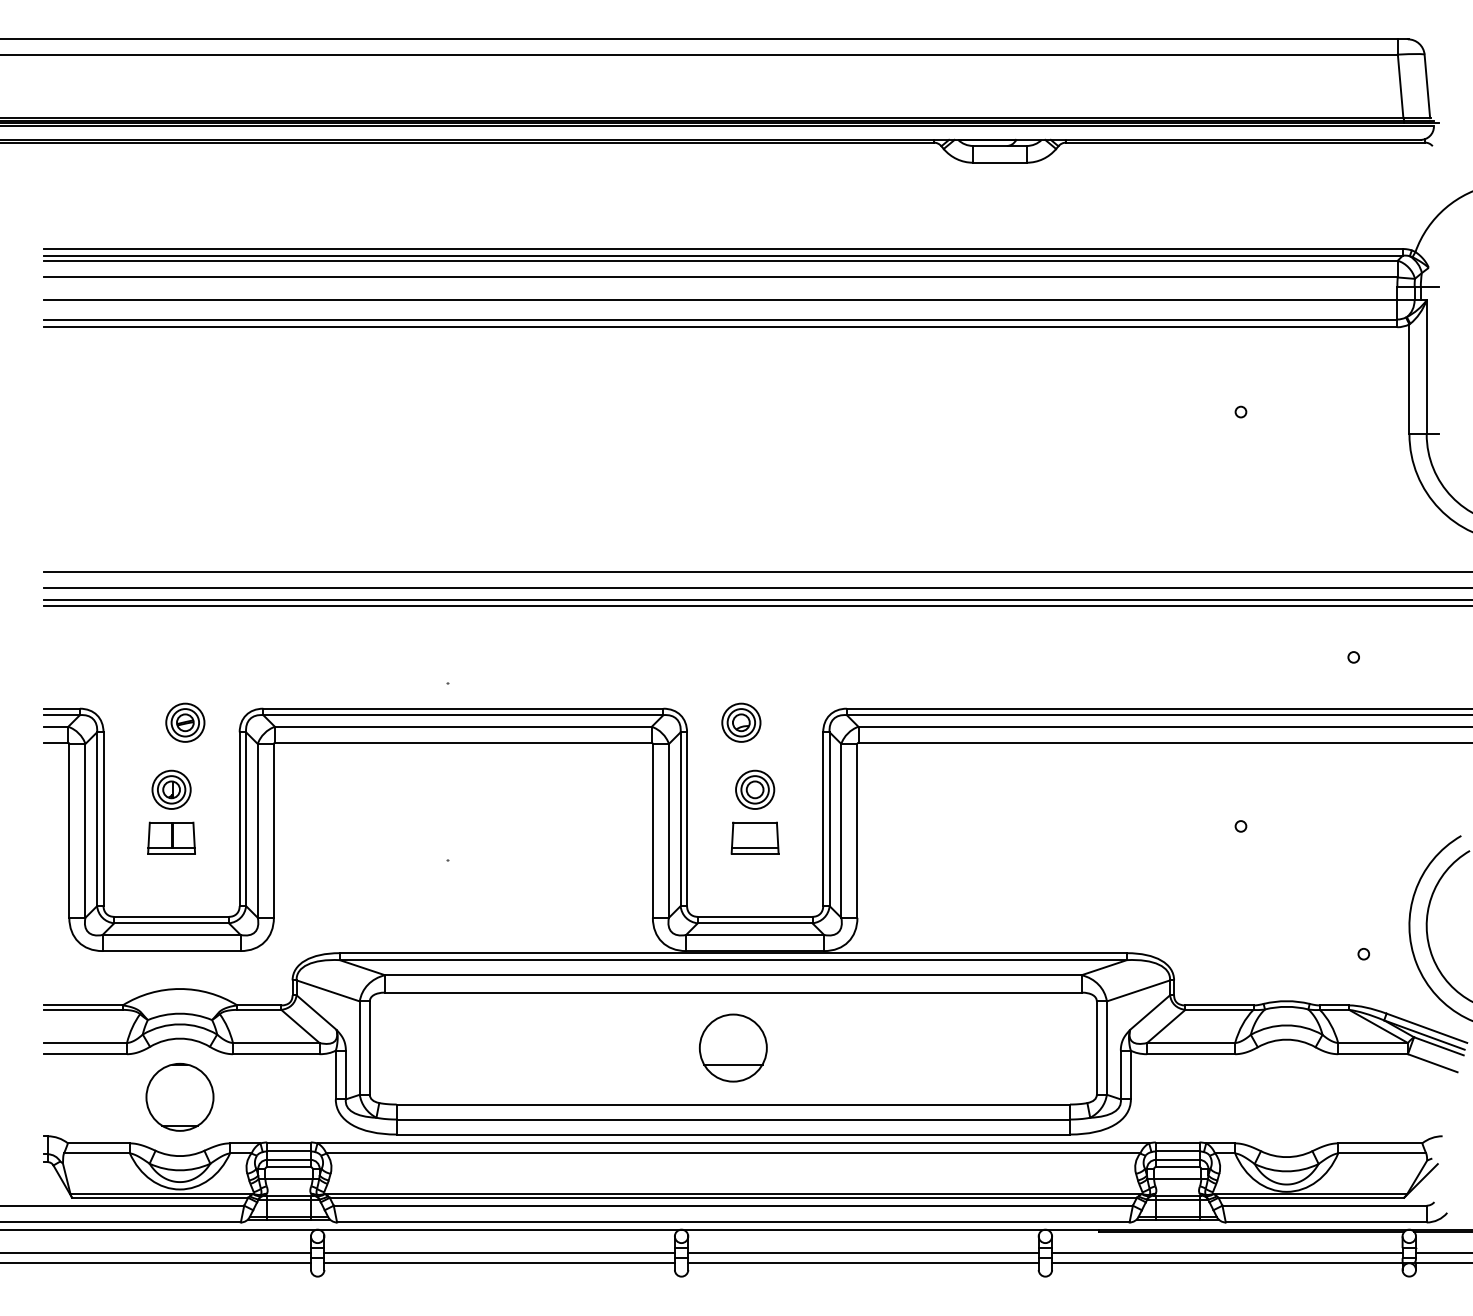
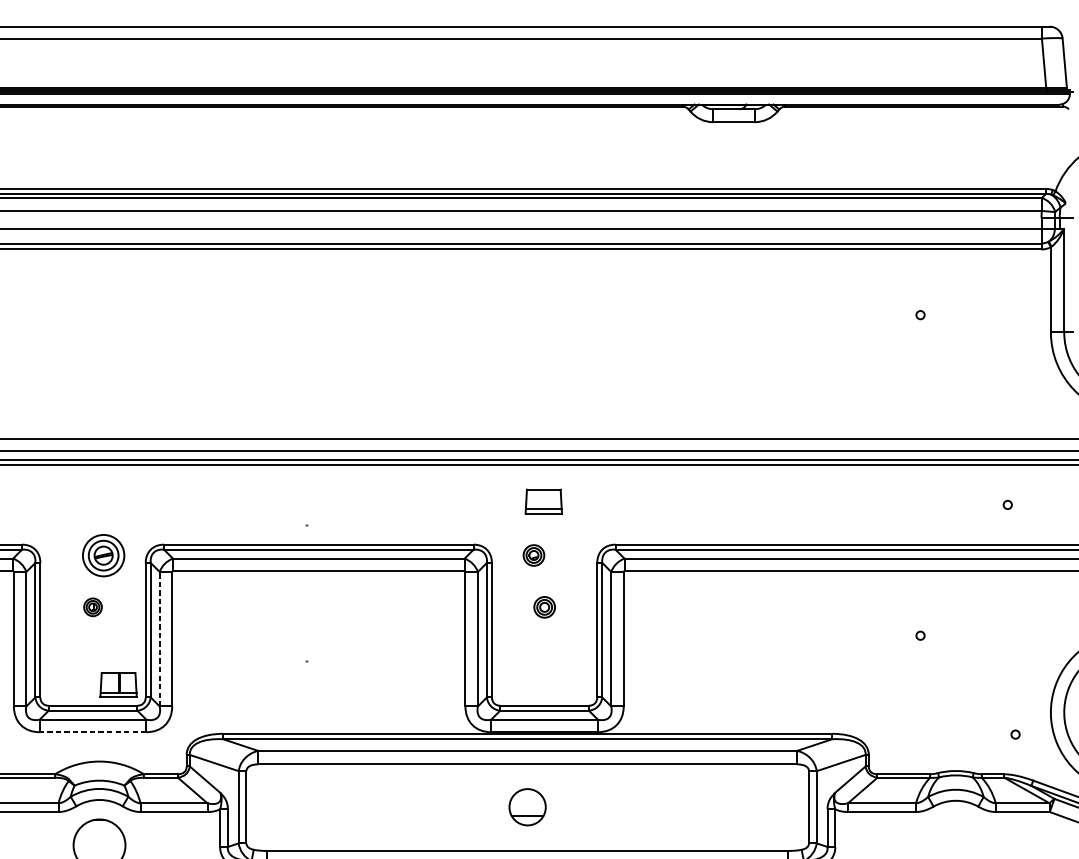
part: (185, 722) -> (103, 555), size x1.4
part: (741, 722) -> (534, 555), size x0.7
part: (171, 789) -> (92, 607), size x0.6
part: (755, 789) -> (544, 607), size x0.7
line: (257, 830) -> (159, 638), solid -> dashed
part: (171, 837) -> (118, 684), moved
part: (754, 837) -> (543, 501), moved
line: (171, 951) -> (92, 732), solid -> dashed
part: (732, 1047) -> (527, 806), size x0.7

